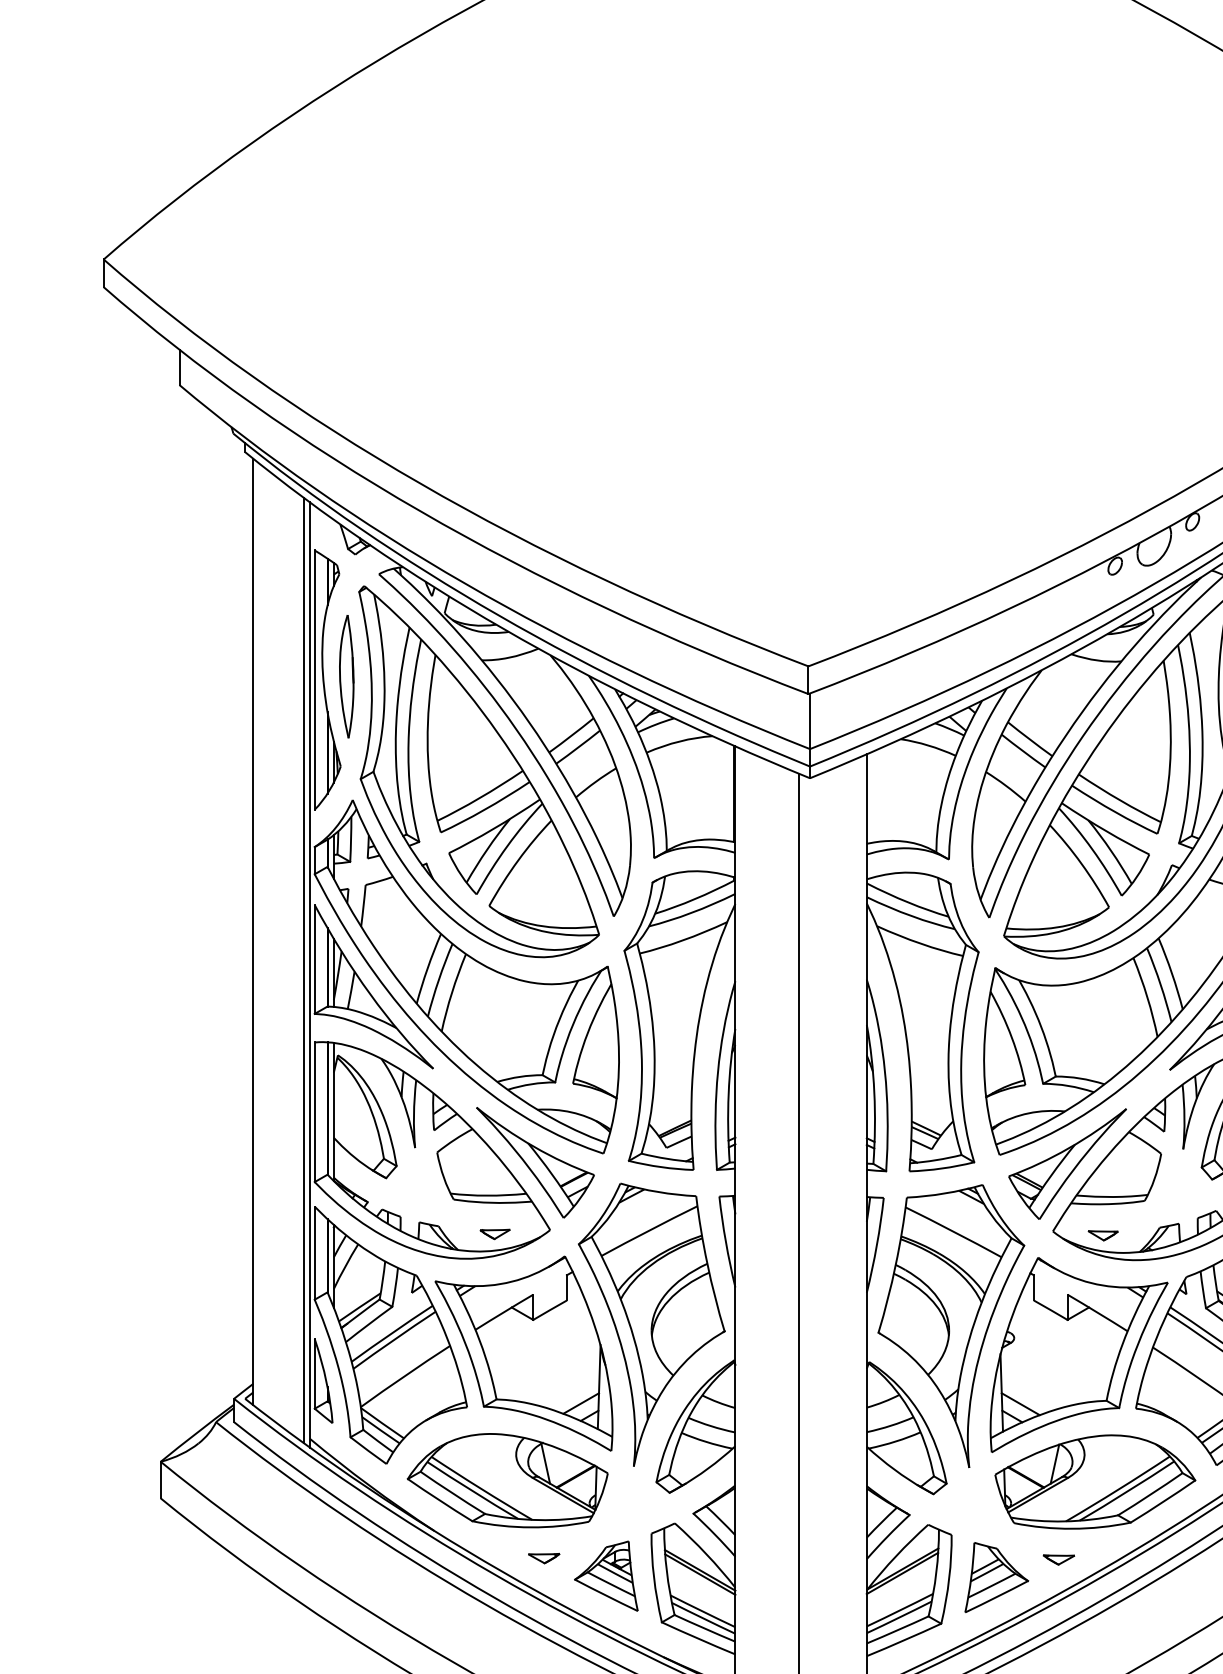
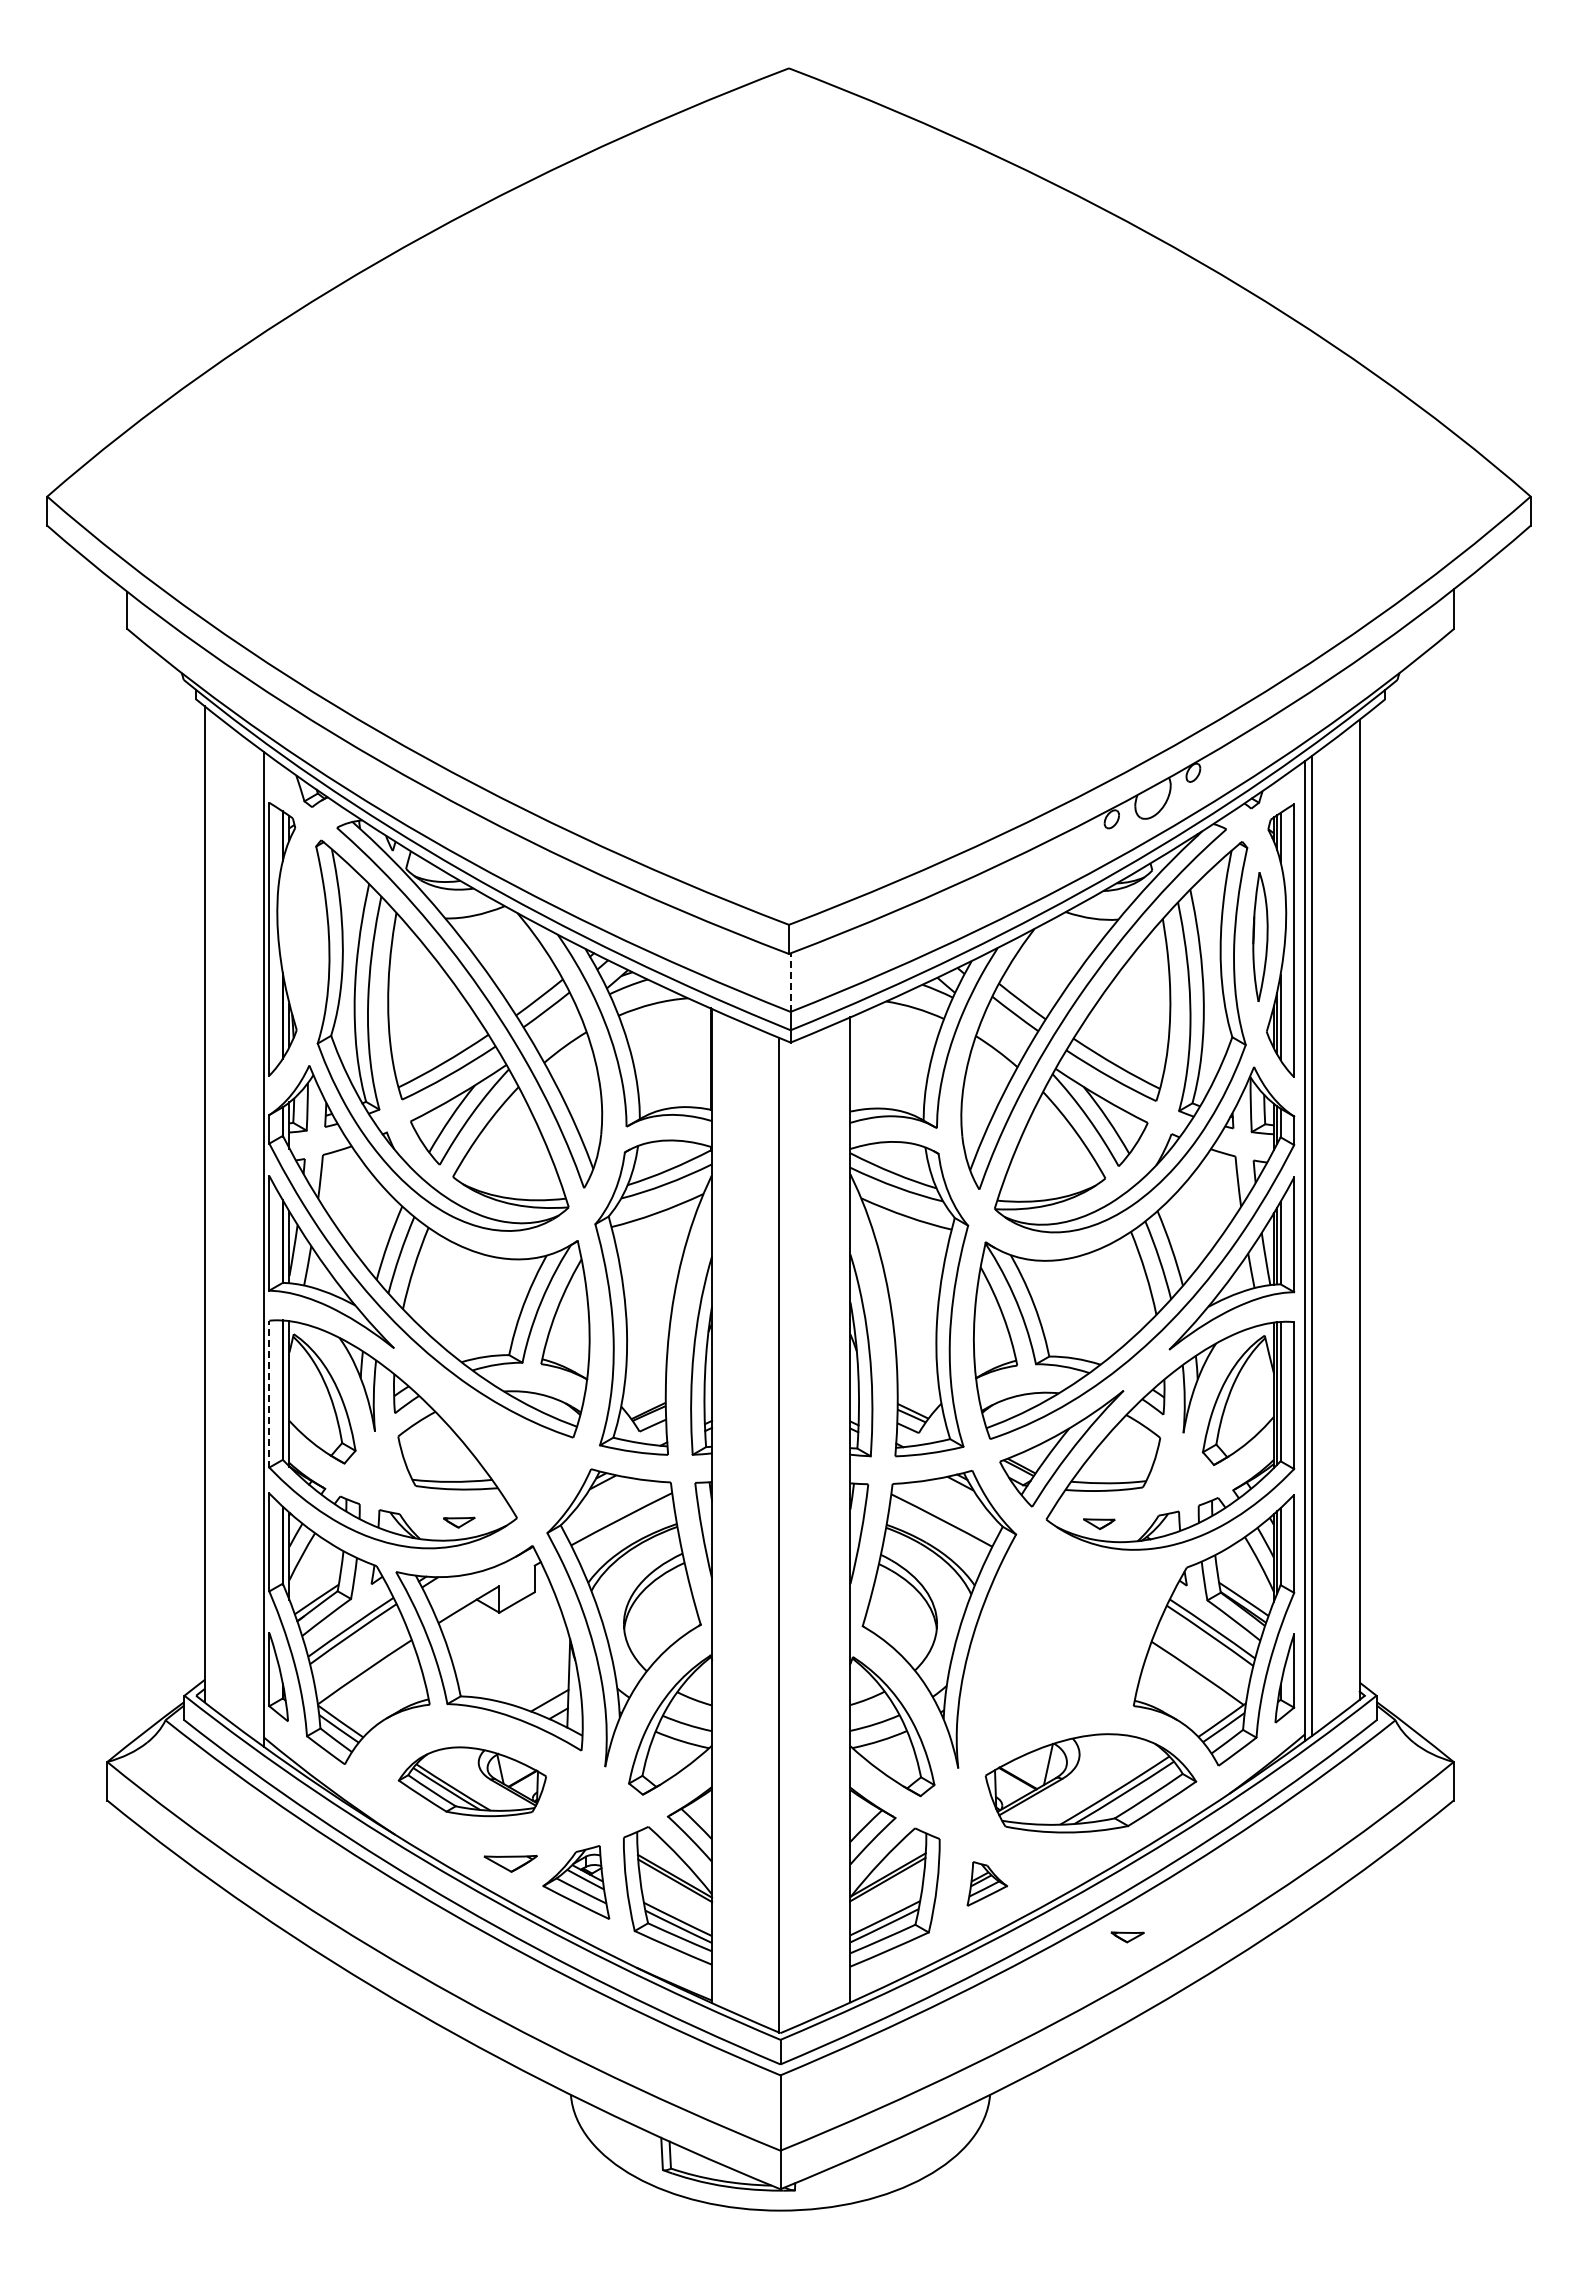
part: (347, 676) -> (303, 935), removed
line: (809, 721) -> (790, 982), solid -> dashed
line: (304, 970) -> (258, 1244), removed
line: (314, 1111) -> (269, 1393), solid -> dashed
part: (535, 1162) -> (501, 1446), removed
part: (1078, 1354) -> (1073, 1649), removed
part: (507, 1480) -> (472, 1781), size x0.7
part: (543, 1558) -> (510, 1863), size x1.6
part: (1058, 1560) -> (1127, 1937), moved
part: (997, 1577) -> (987, 1883), size x0.6

